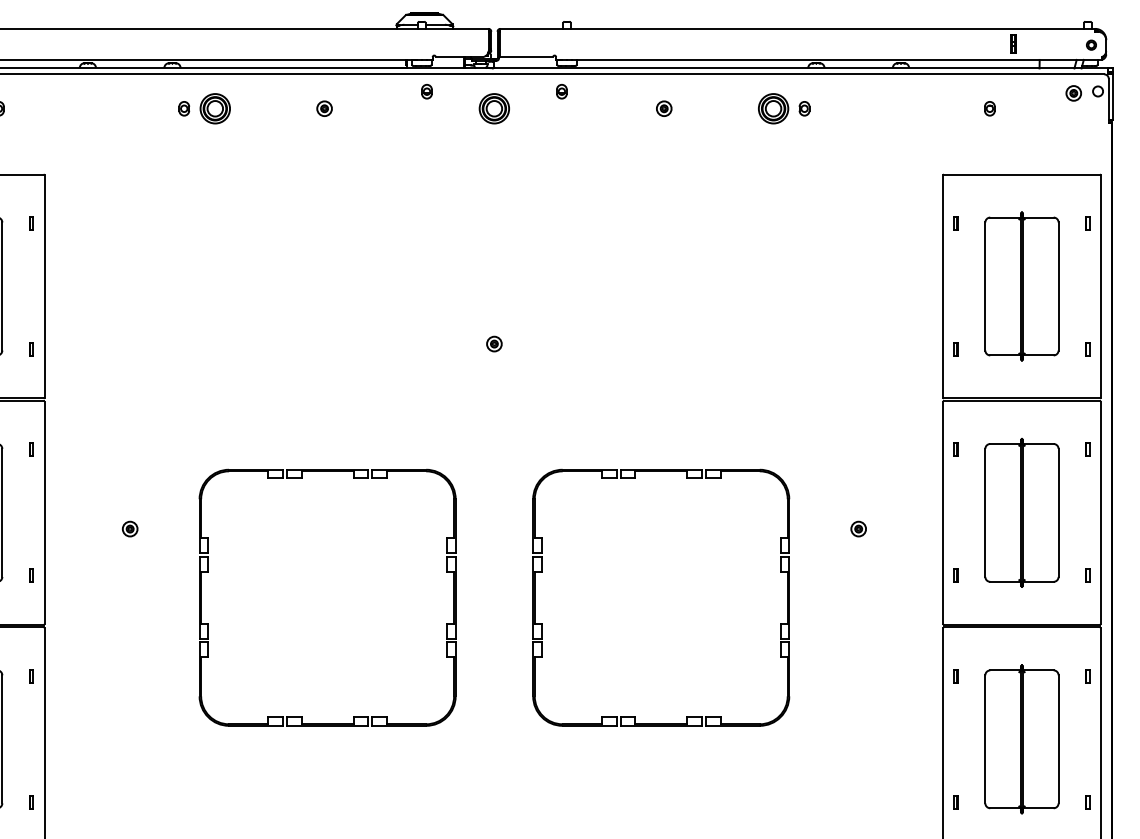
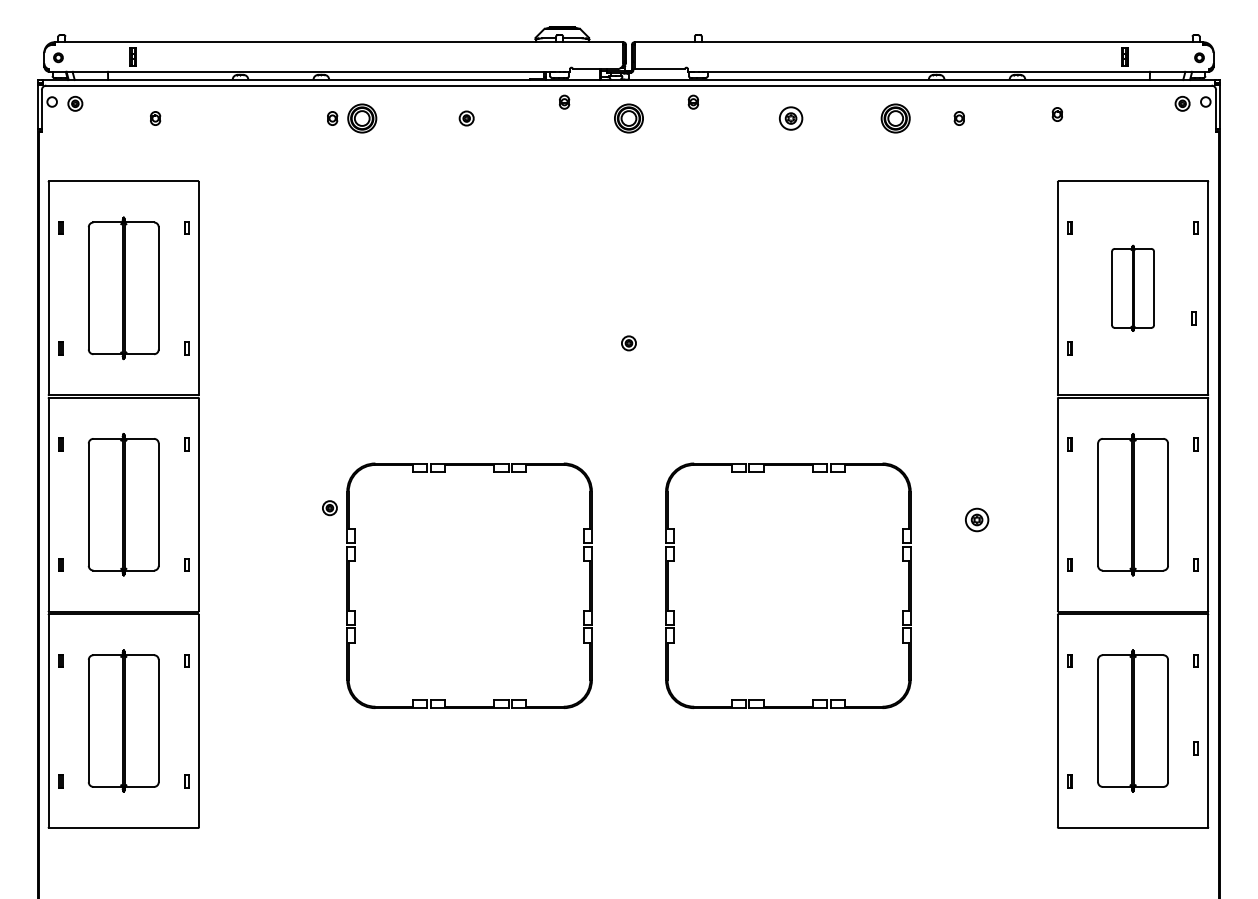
part: (664, 108) -> (791, 118), size x1.6
part: (803, 108) -> (958, 118), moved
part: (988, 108) -> (1056, 114), moved
part: (1021, 286) -> (1132, 288), size x0.6
part: (1087, 349) -> (1193, 318), moved
part: (129, 529) -> (329, 508), moved
part: (858, 529) -> (976, 520), size x1.6
part: (1087, 802) -> (1195, 748), moved

